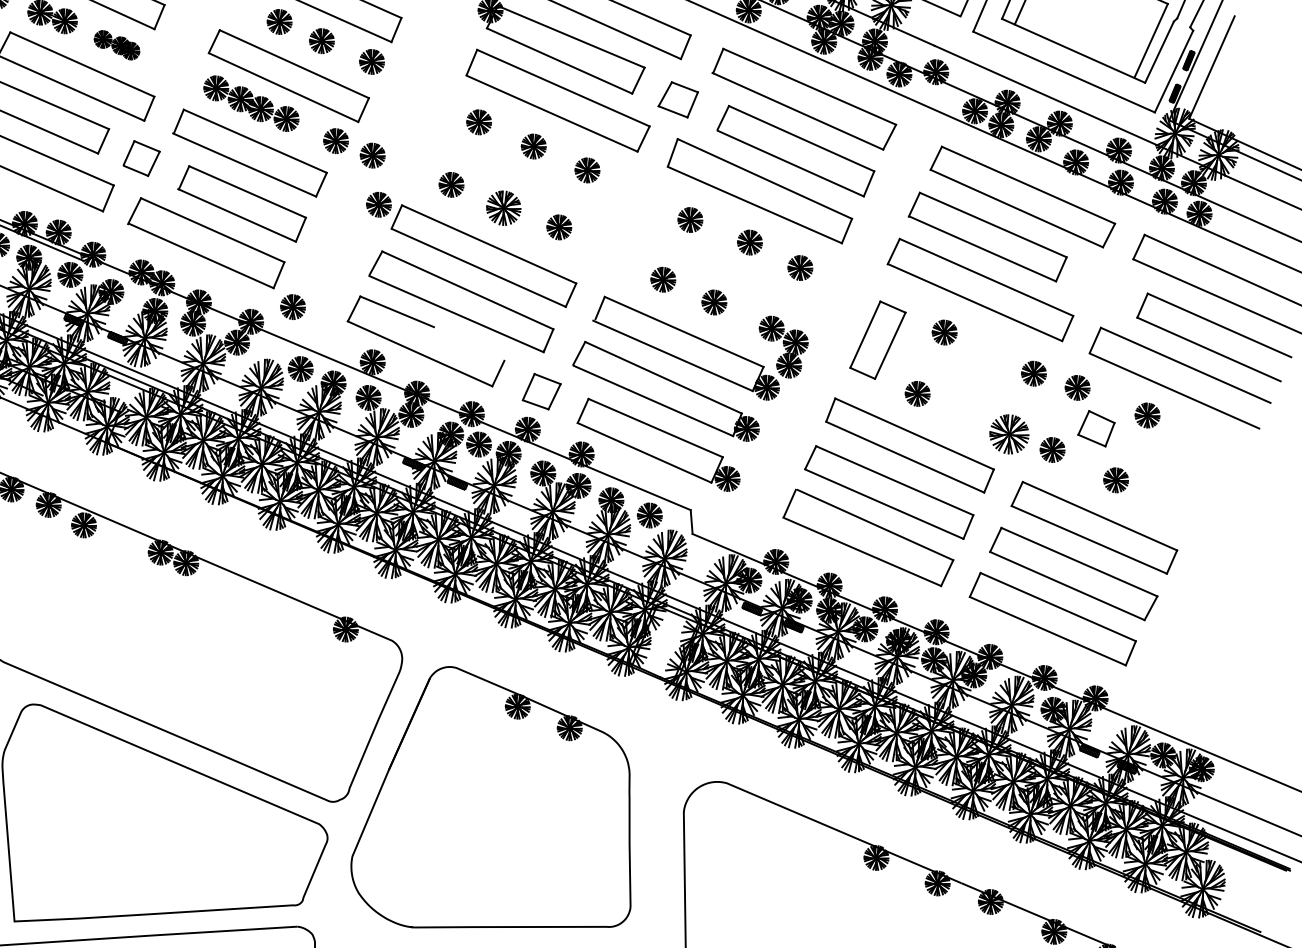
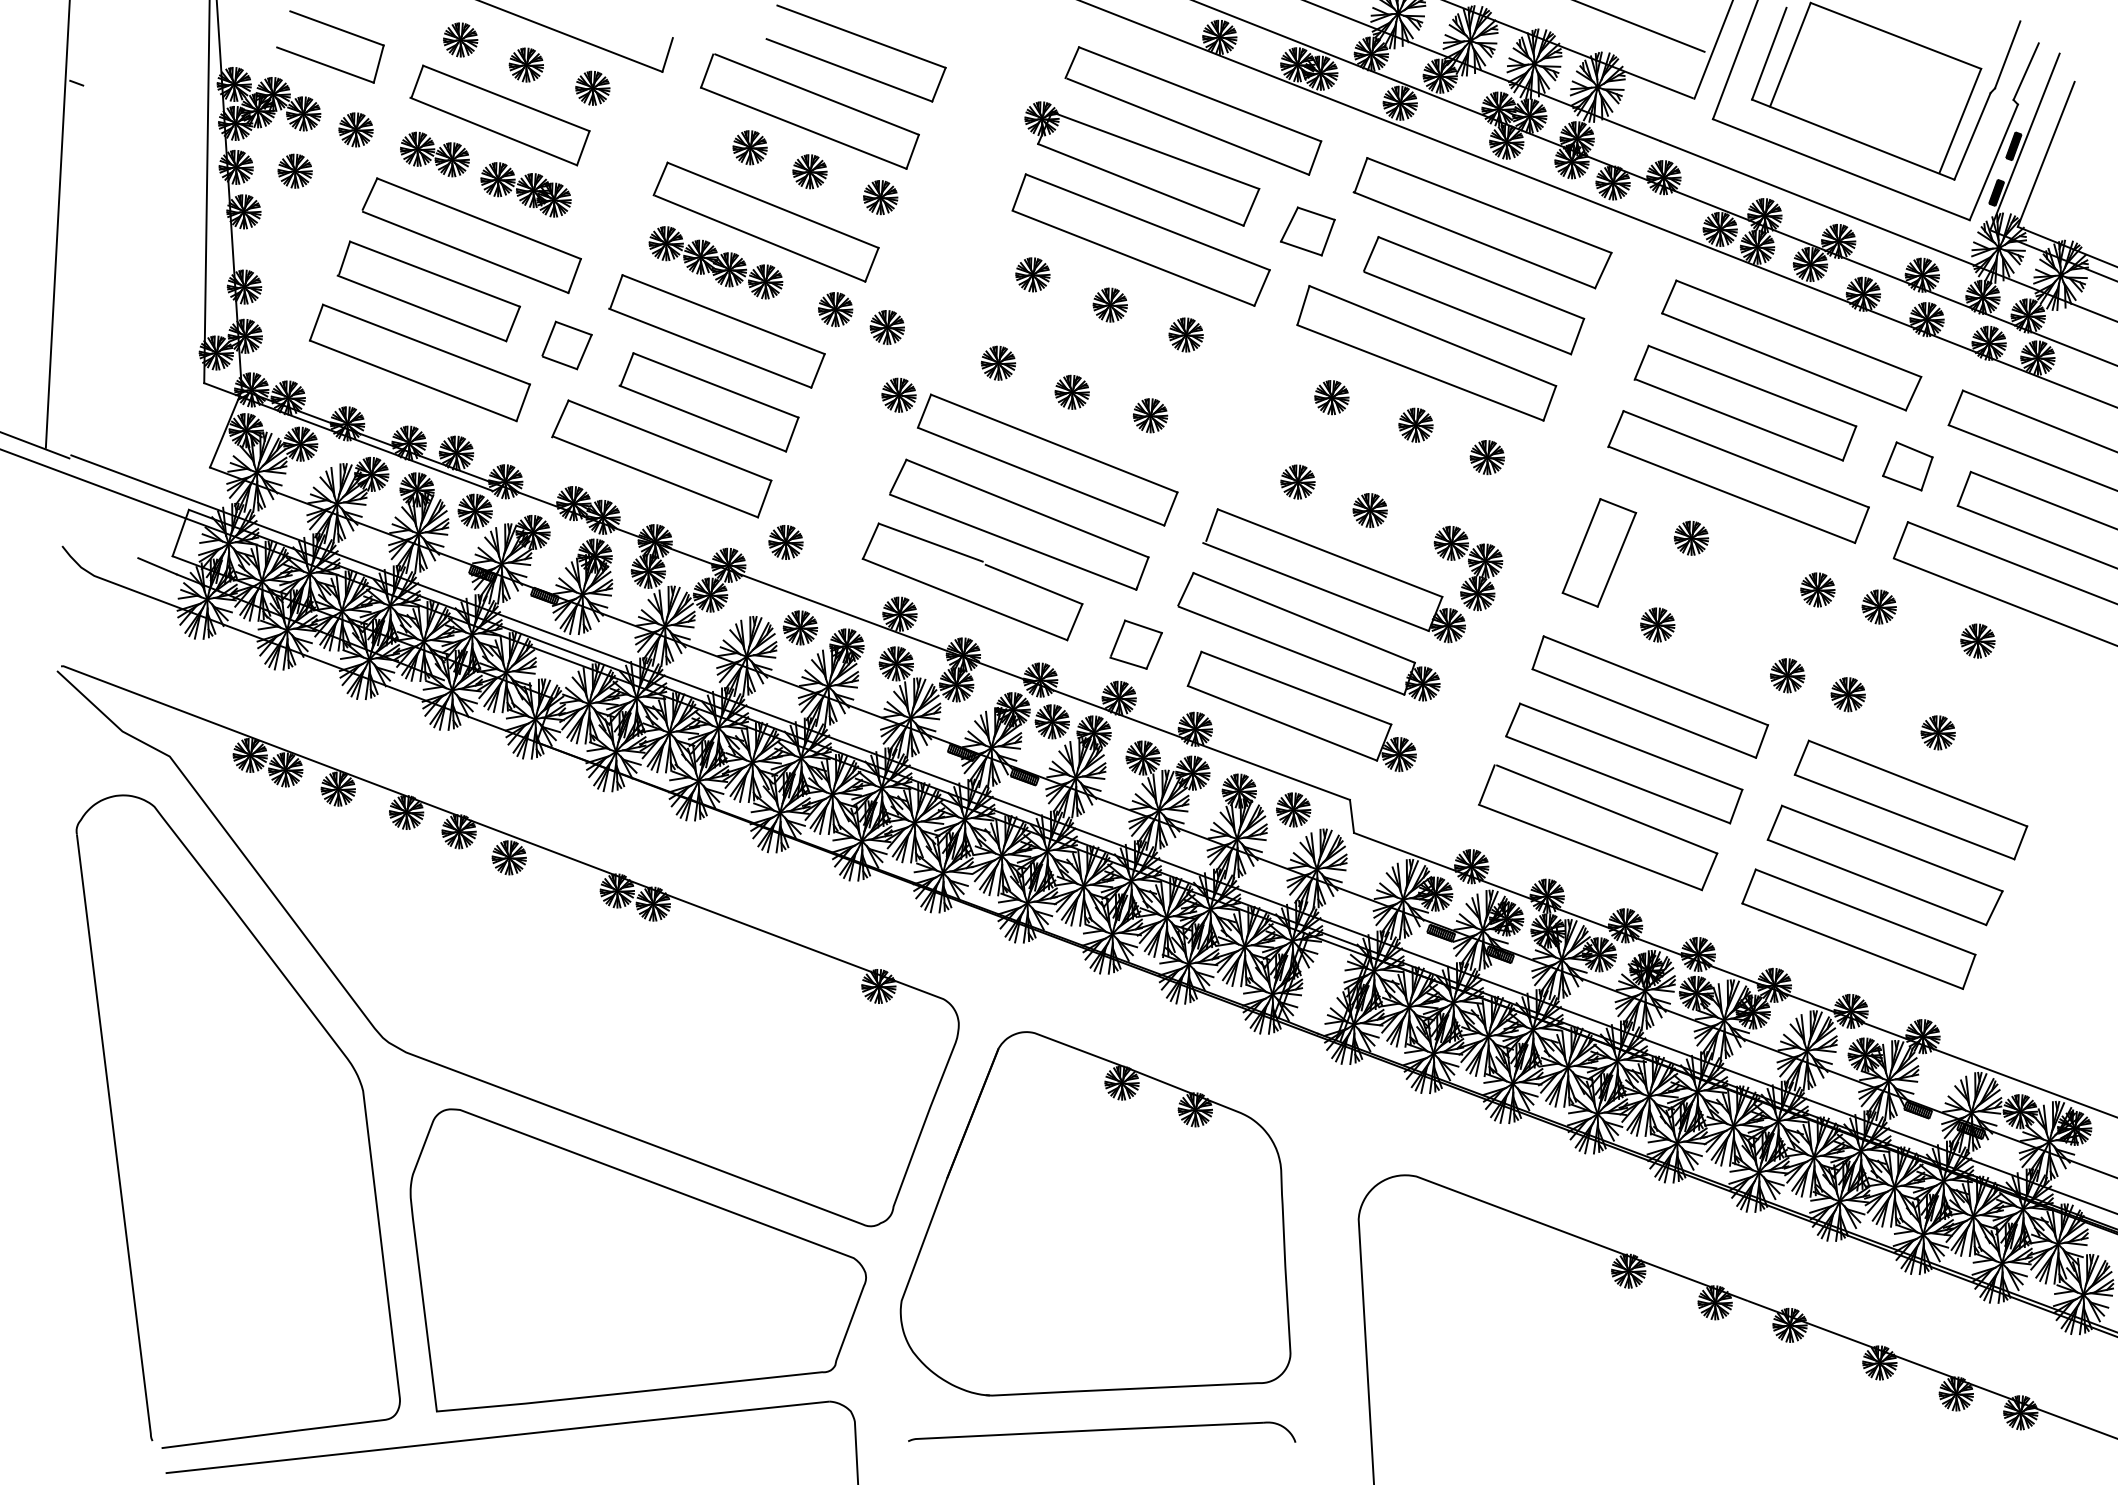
part: (116, 45) -> (525, 189), size x1.43
part: (503, 207) -> (1071, 391), size x0.71
line: (469, 345) -> (1033, 584), added
part: (1096, 428) -> (1907, 466), moved
part: (1009, 434) -> (1787, 675), size x0.62

